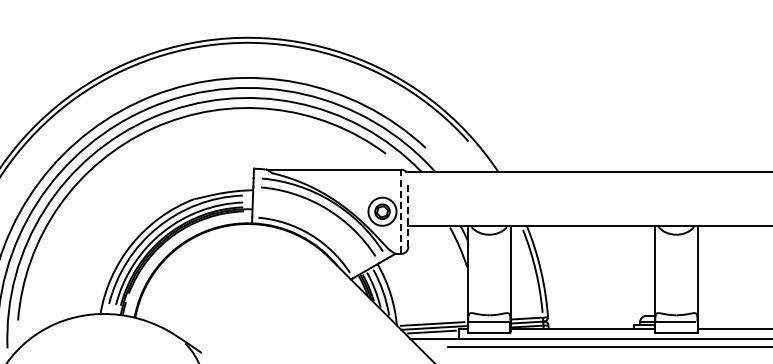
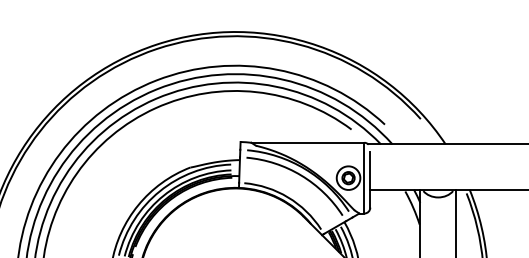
line: (401, 211) -> (364, 177), dashed -> solid
line: (408, 213) -> (370, 179), dashed -> solid

